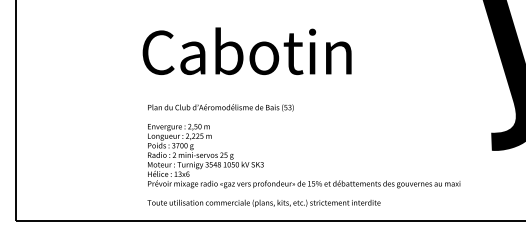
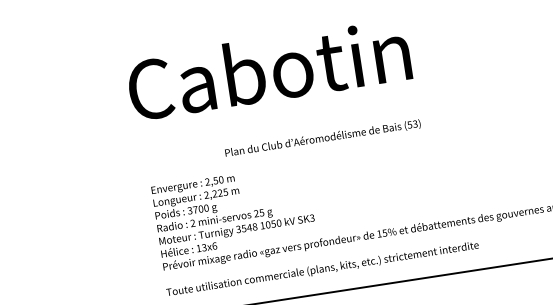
text: (220, 107) -> (322, 138), moved

